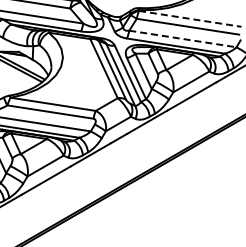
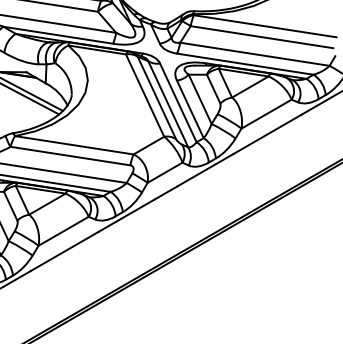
line: (190, 18) -> (265, 25), dashed -> solid
line: (183, 39) -> (255, 54), dashed -> solid

